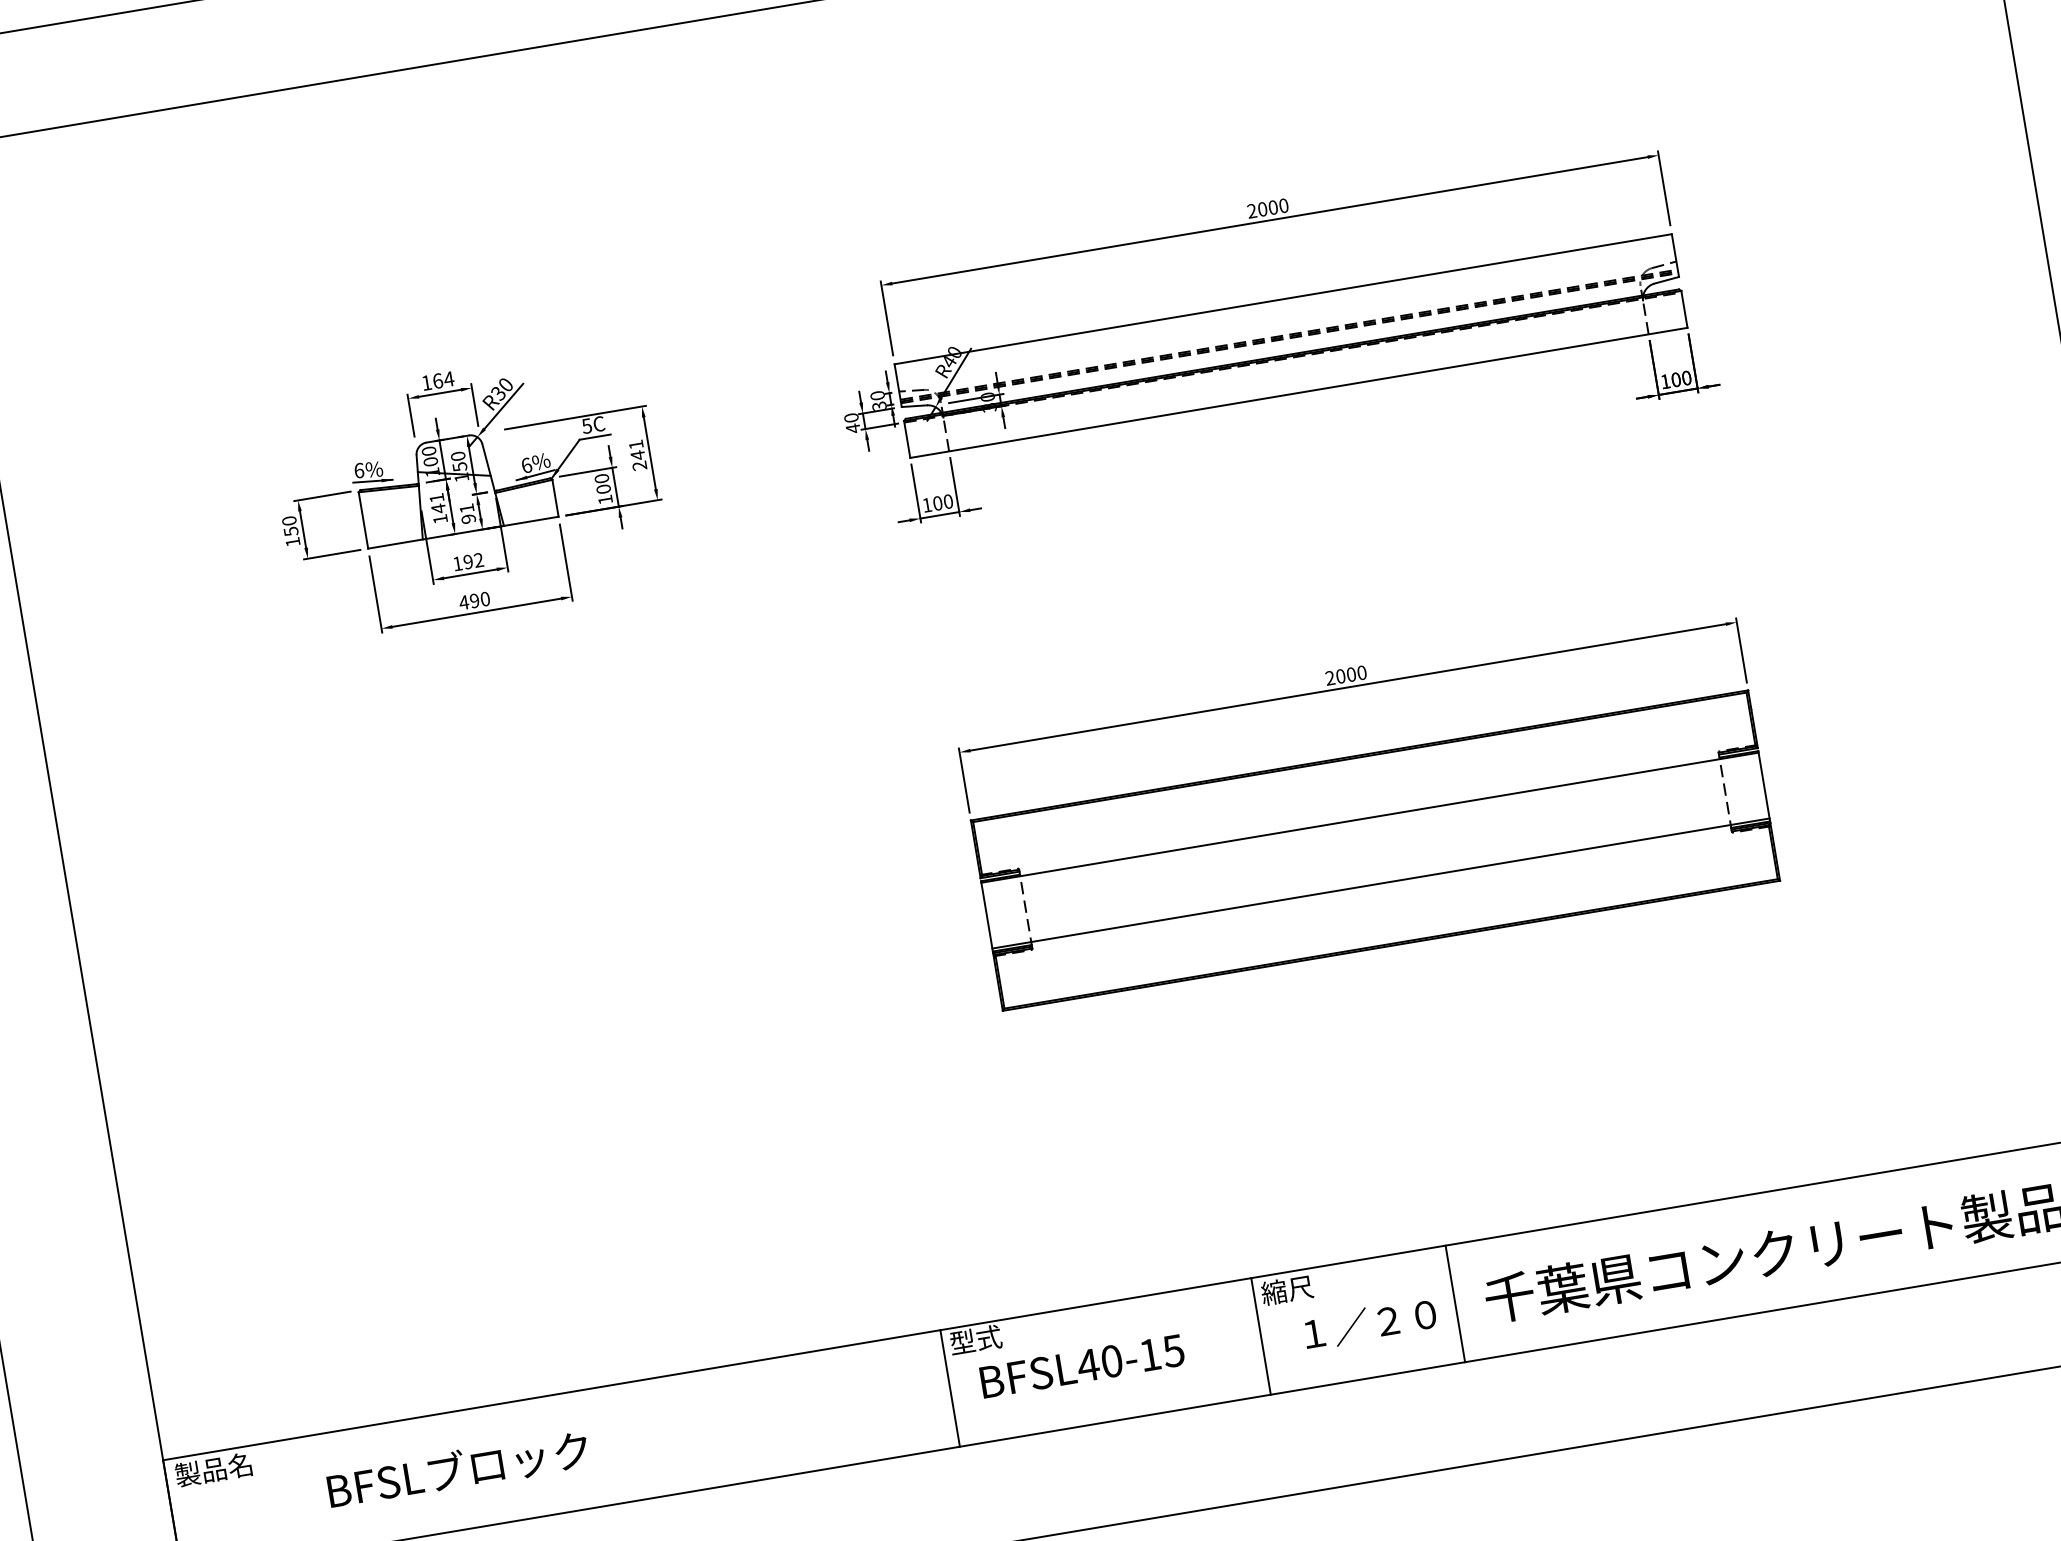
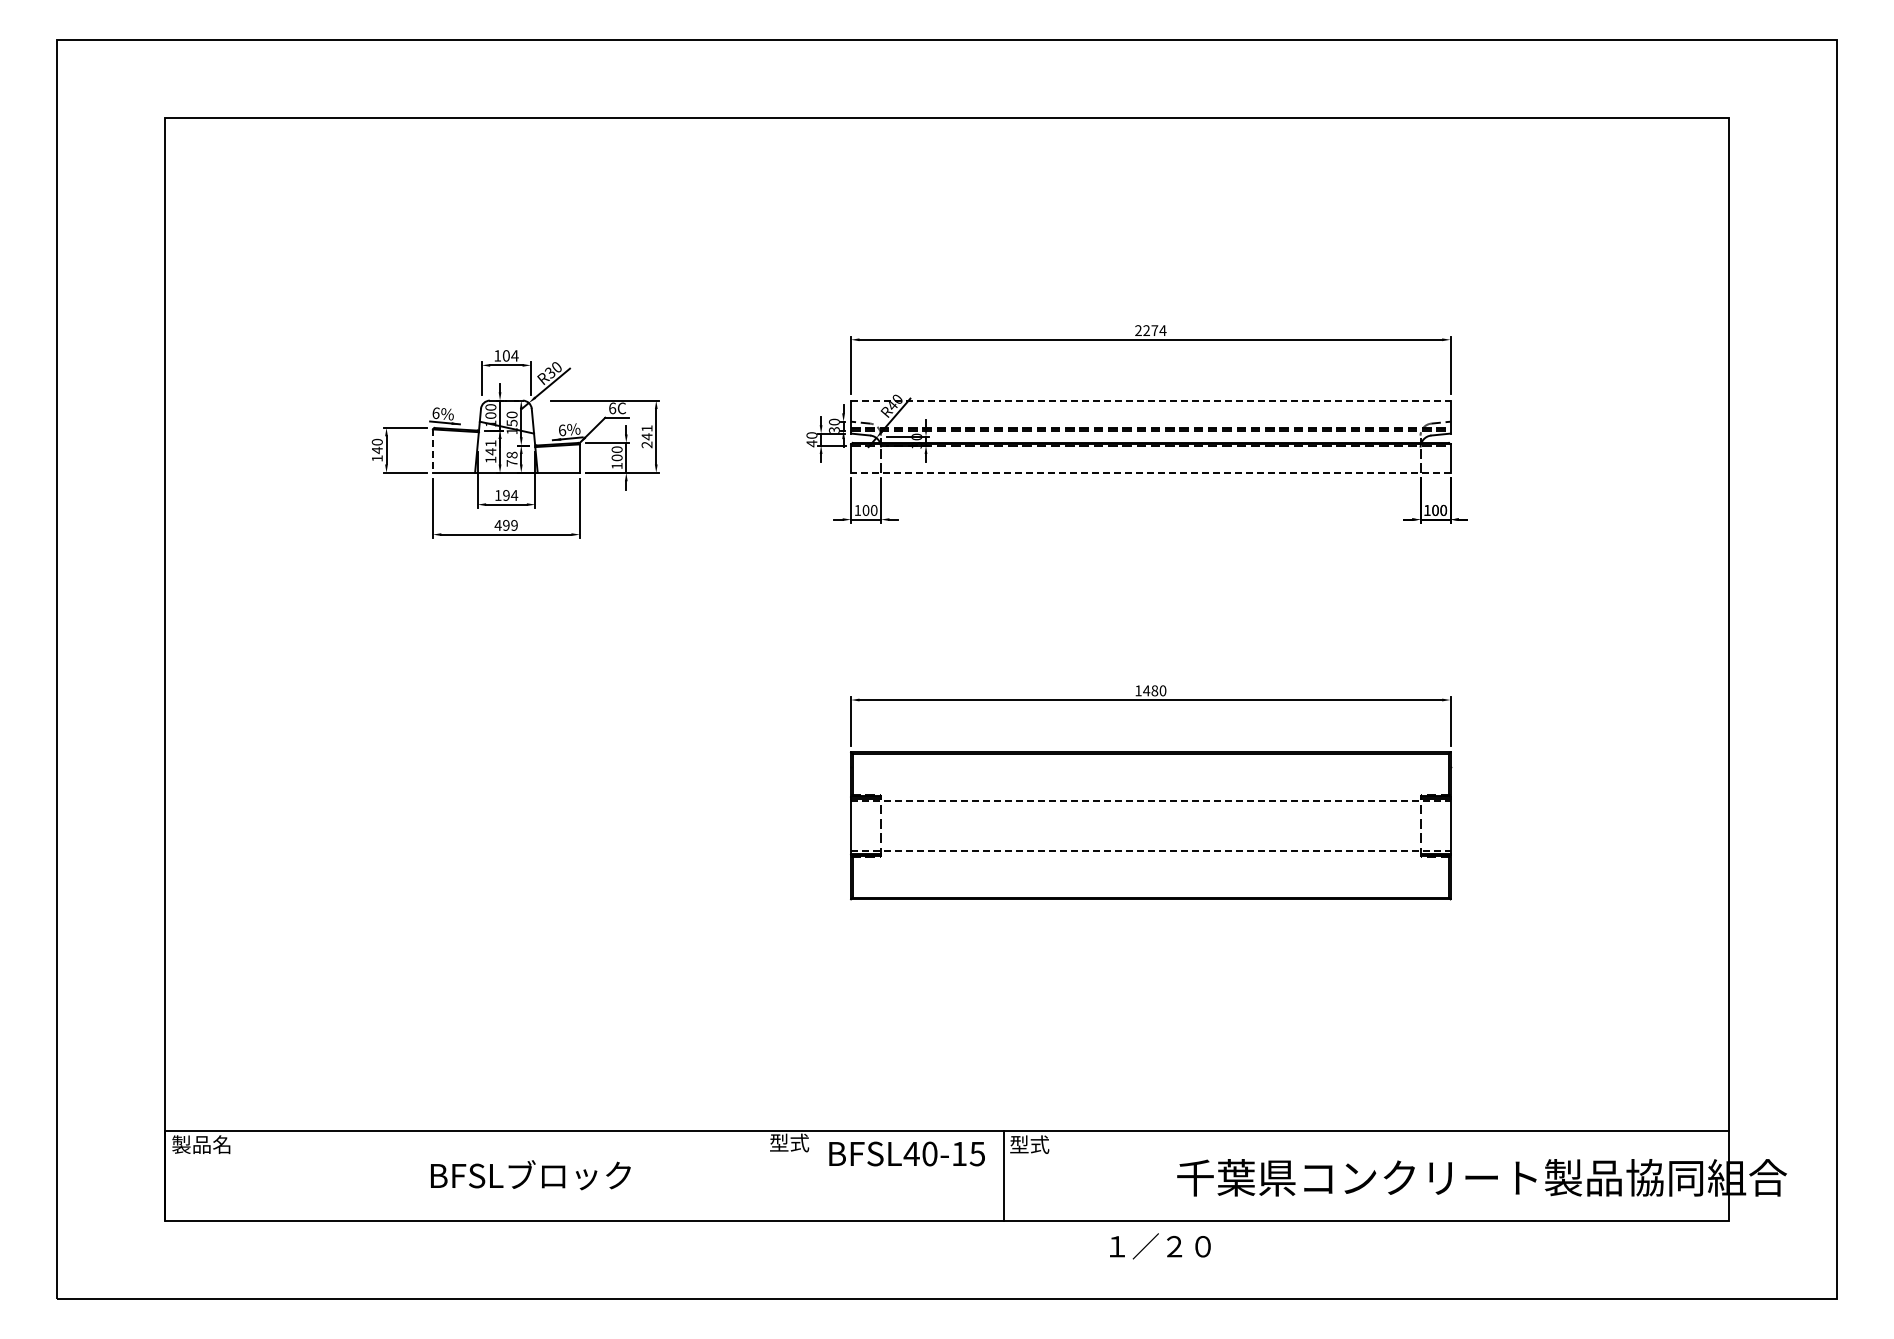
text: (1272, 207) -> (1154, 330), 2000 -> 2274
line: (1282, 299) -> (1150, 400), solid -> dashed
text: (436, 380) -> (505, 355), 164 -> 104
line: (1298, 392) -> (1150, 472), solid -> dashed
text: (586, 426) -> (612, 408), 5C -> 6C
text: (466, 512) -> (511, 458), 91 -> 78
line: (362, 521) -> (432, 451), solid -> dashed
text: (291, 531) -> (377, 450), 150 -> 140
text: (478, 560) -> (514, 495), 192 -> 194
text: (485, 599) -> (514, 525), 490 -> 499
text: (1340, 675) -> (1146, 690), 2000 -> 1480
line: (1369, 817) -> (1150, 800), solid -> dashed
line: (1380, 883) -> (1150, 851), solid -> dashed
text: (1287, 1290) -> (1029, 1144), 縮尺 -> 型式
line: (1454, 1303) -> (1153, 1175), removed
text: (1370, 1324) -> (1160, 1246), moved
text: (1081, 1365) -> (906, 1153), moved
line: (950, 1387) -> (764, 1175), removed
text: (457, 1470) -> (530, 1175), moved

